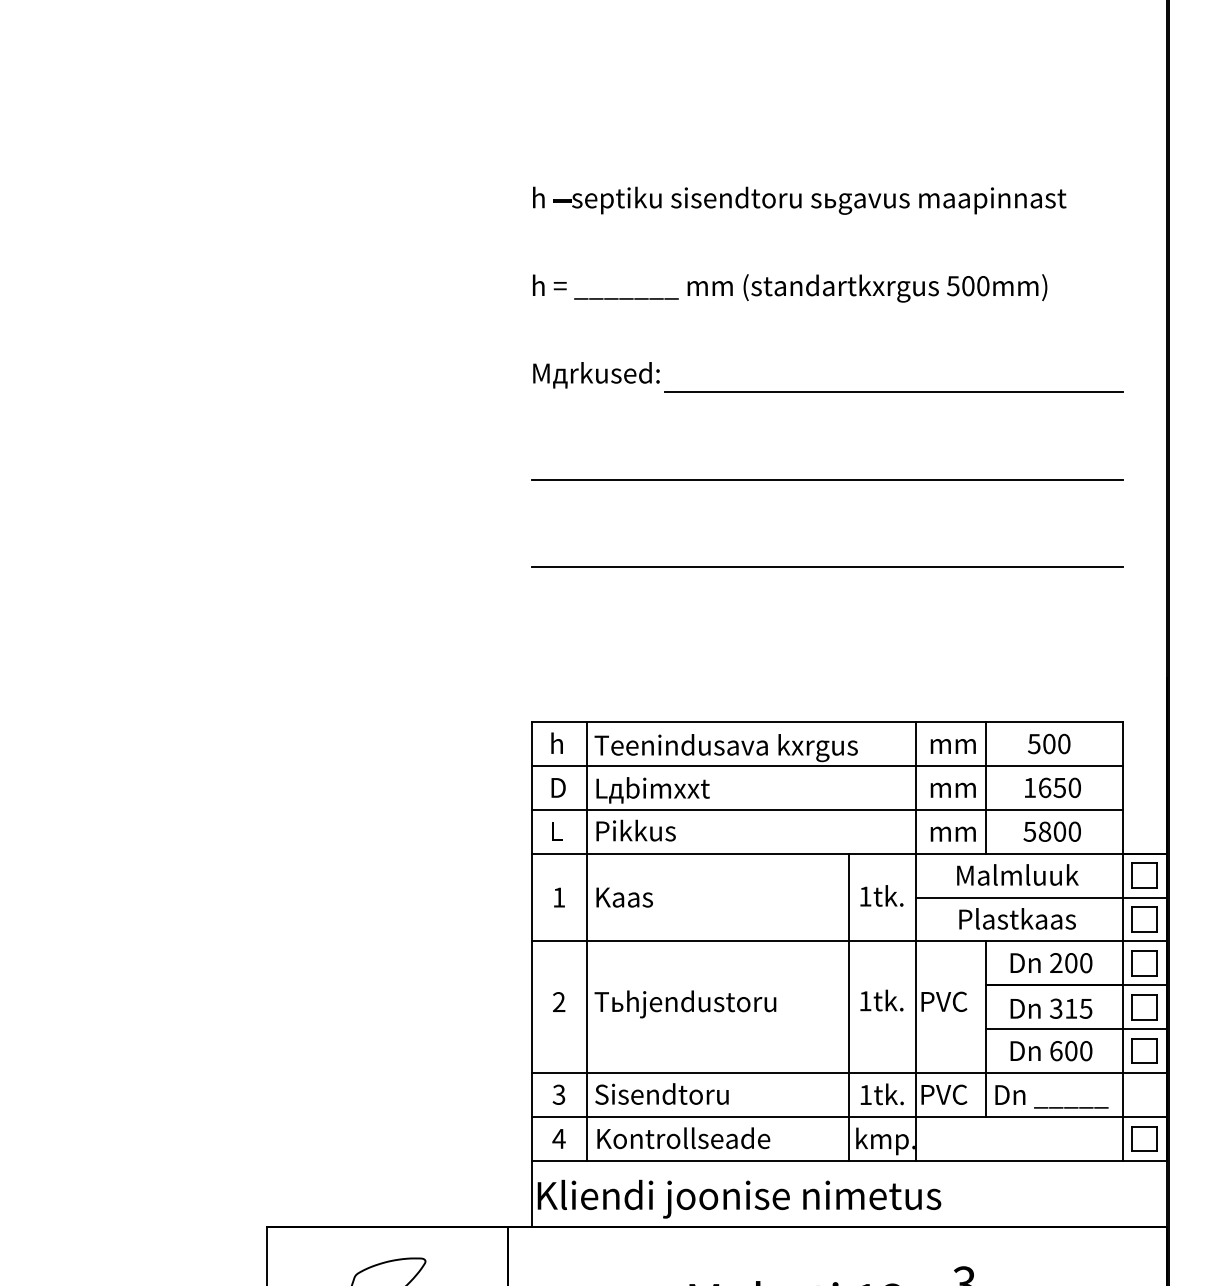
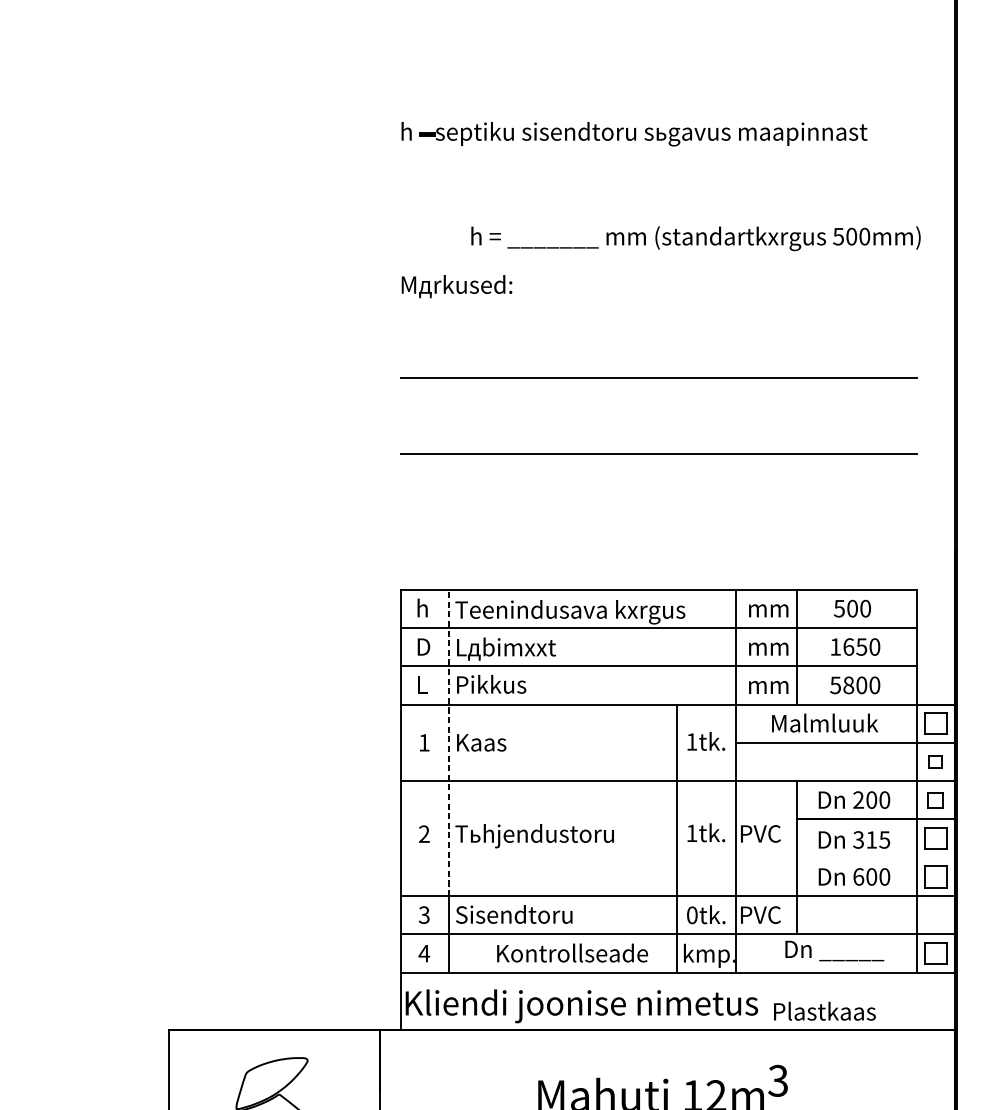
text: (790, 288) -> (696, 238), moved
line: (893, 392) -> (716, 301), removed
line: (586, 897) -> (448, 742), solid -> dashed
text: (1017, 918) -> (824, 1010), moved
part: (1144, 919) -> (935, 761), size x0.6
part: (1144, 963) -> (935, 800), size x0.7
line: (1076, 1029) -> (876, 858), removed
text: (865, 1094) -> (692, 914), 1tk. -> 0tk.
text: (1051, 1096) -> (834, 950), moved
text: (683, 1138) -> (572, 953), moved

